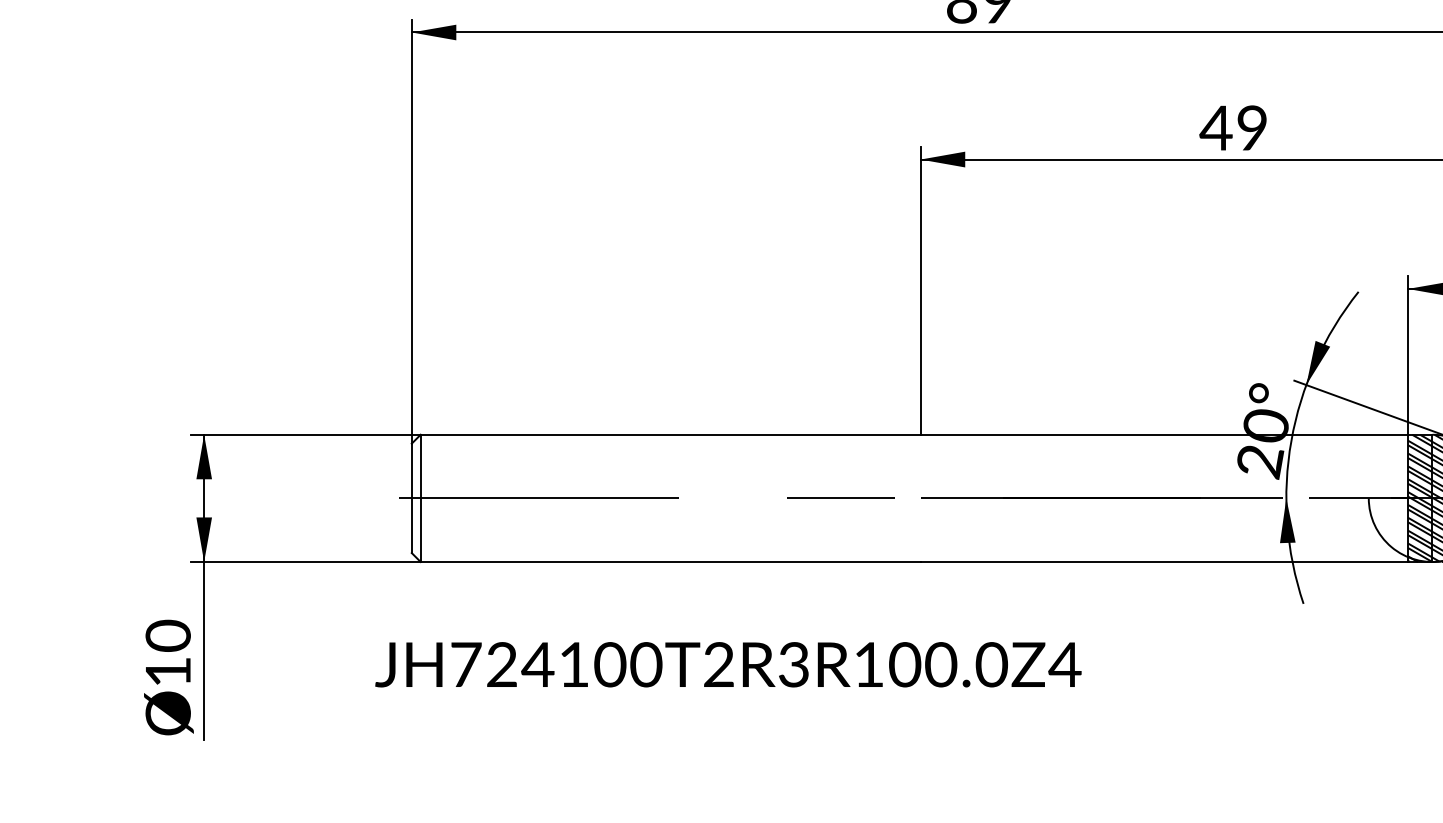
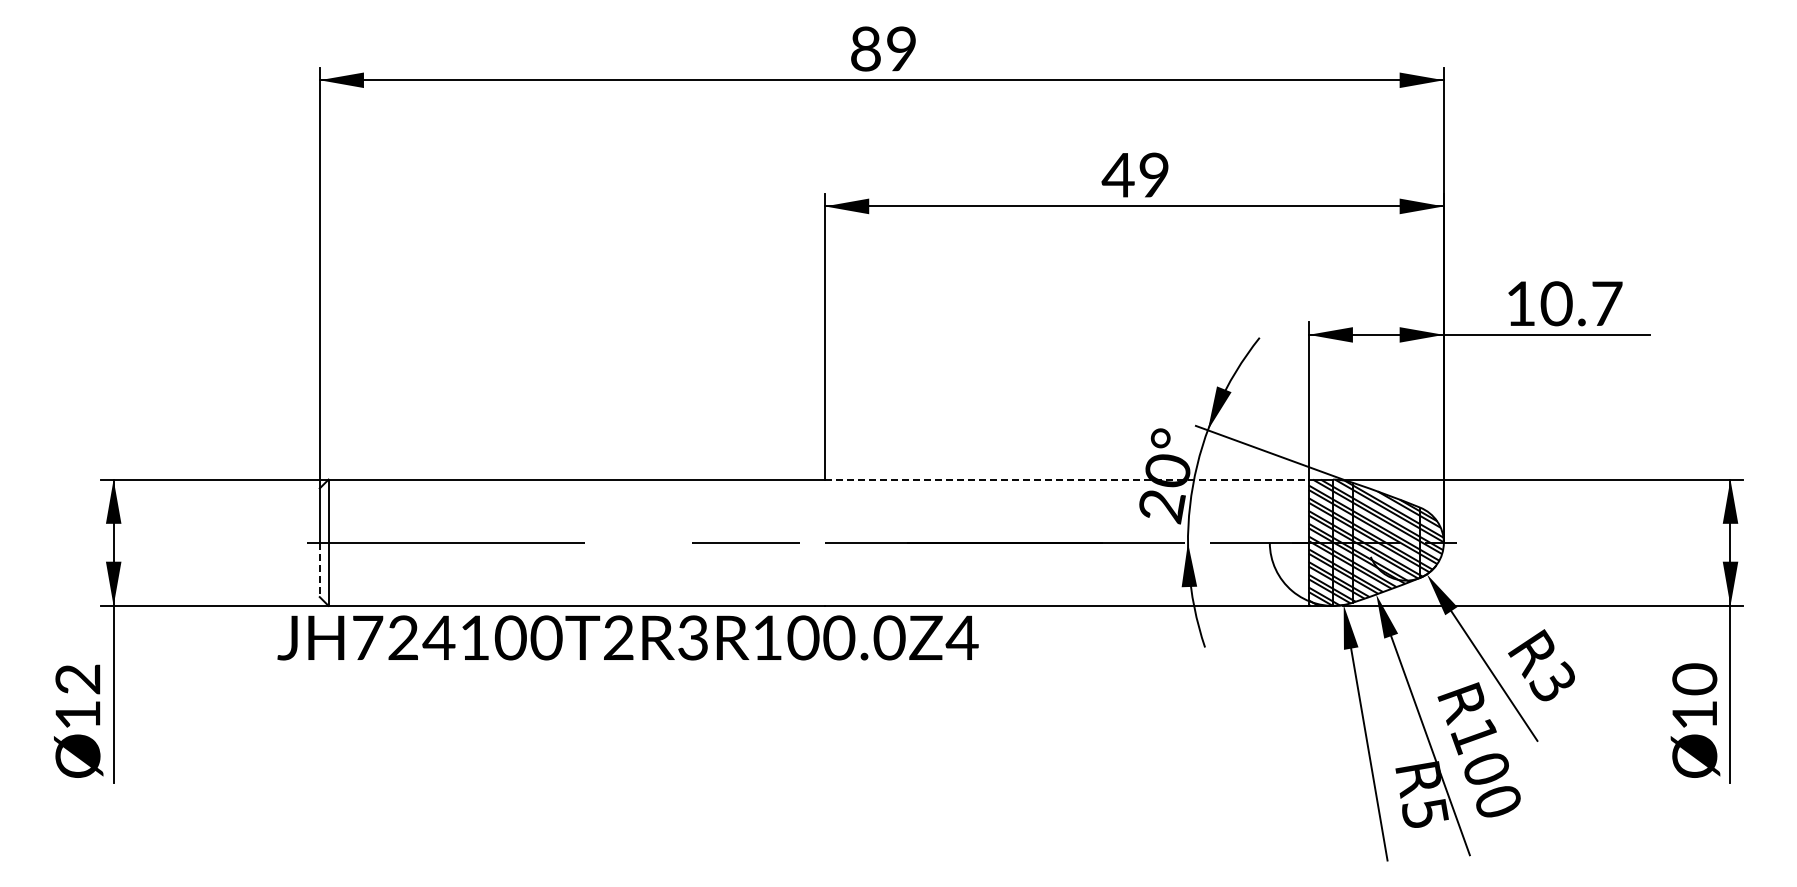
line: (1163, 434) -> (1066, 479), solid -> dashed
line: (411, 526) -> (319, 570), solid -> dashed
text: (167, 636) -> (77, 679), 10 -> 12
text: (727, 664) -> (627, 637), moved

